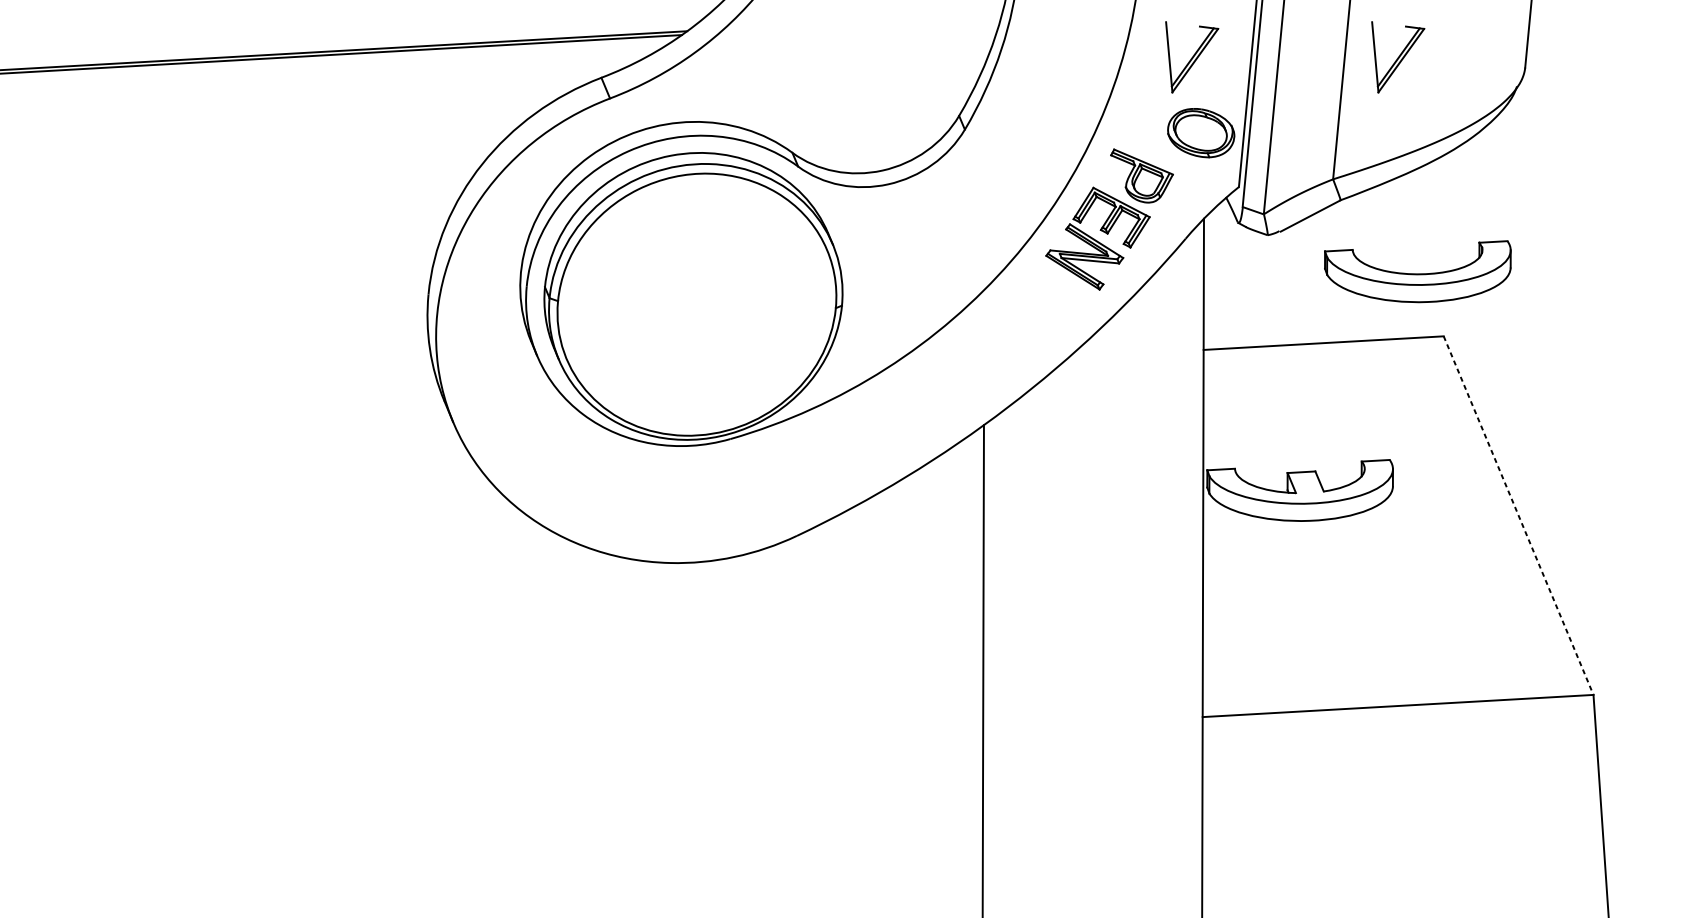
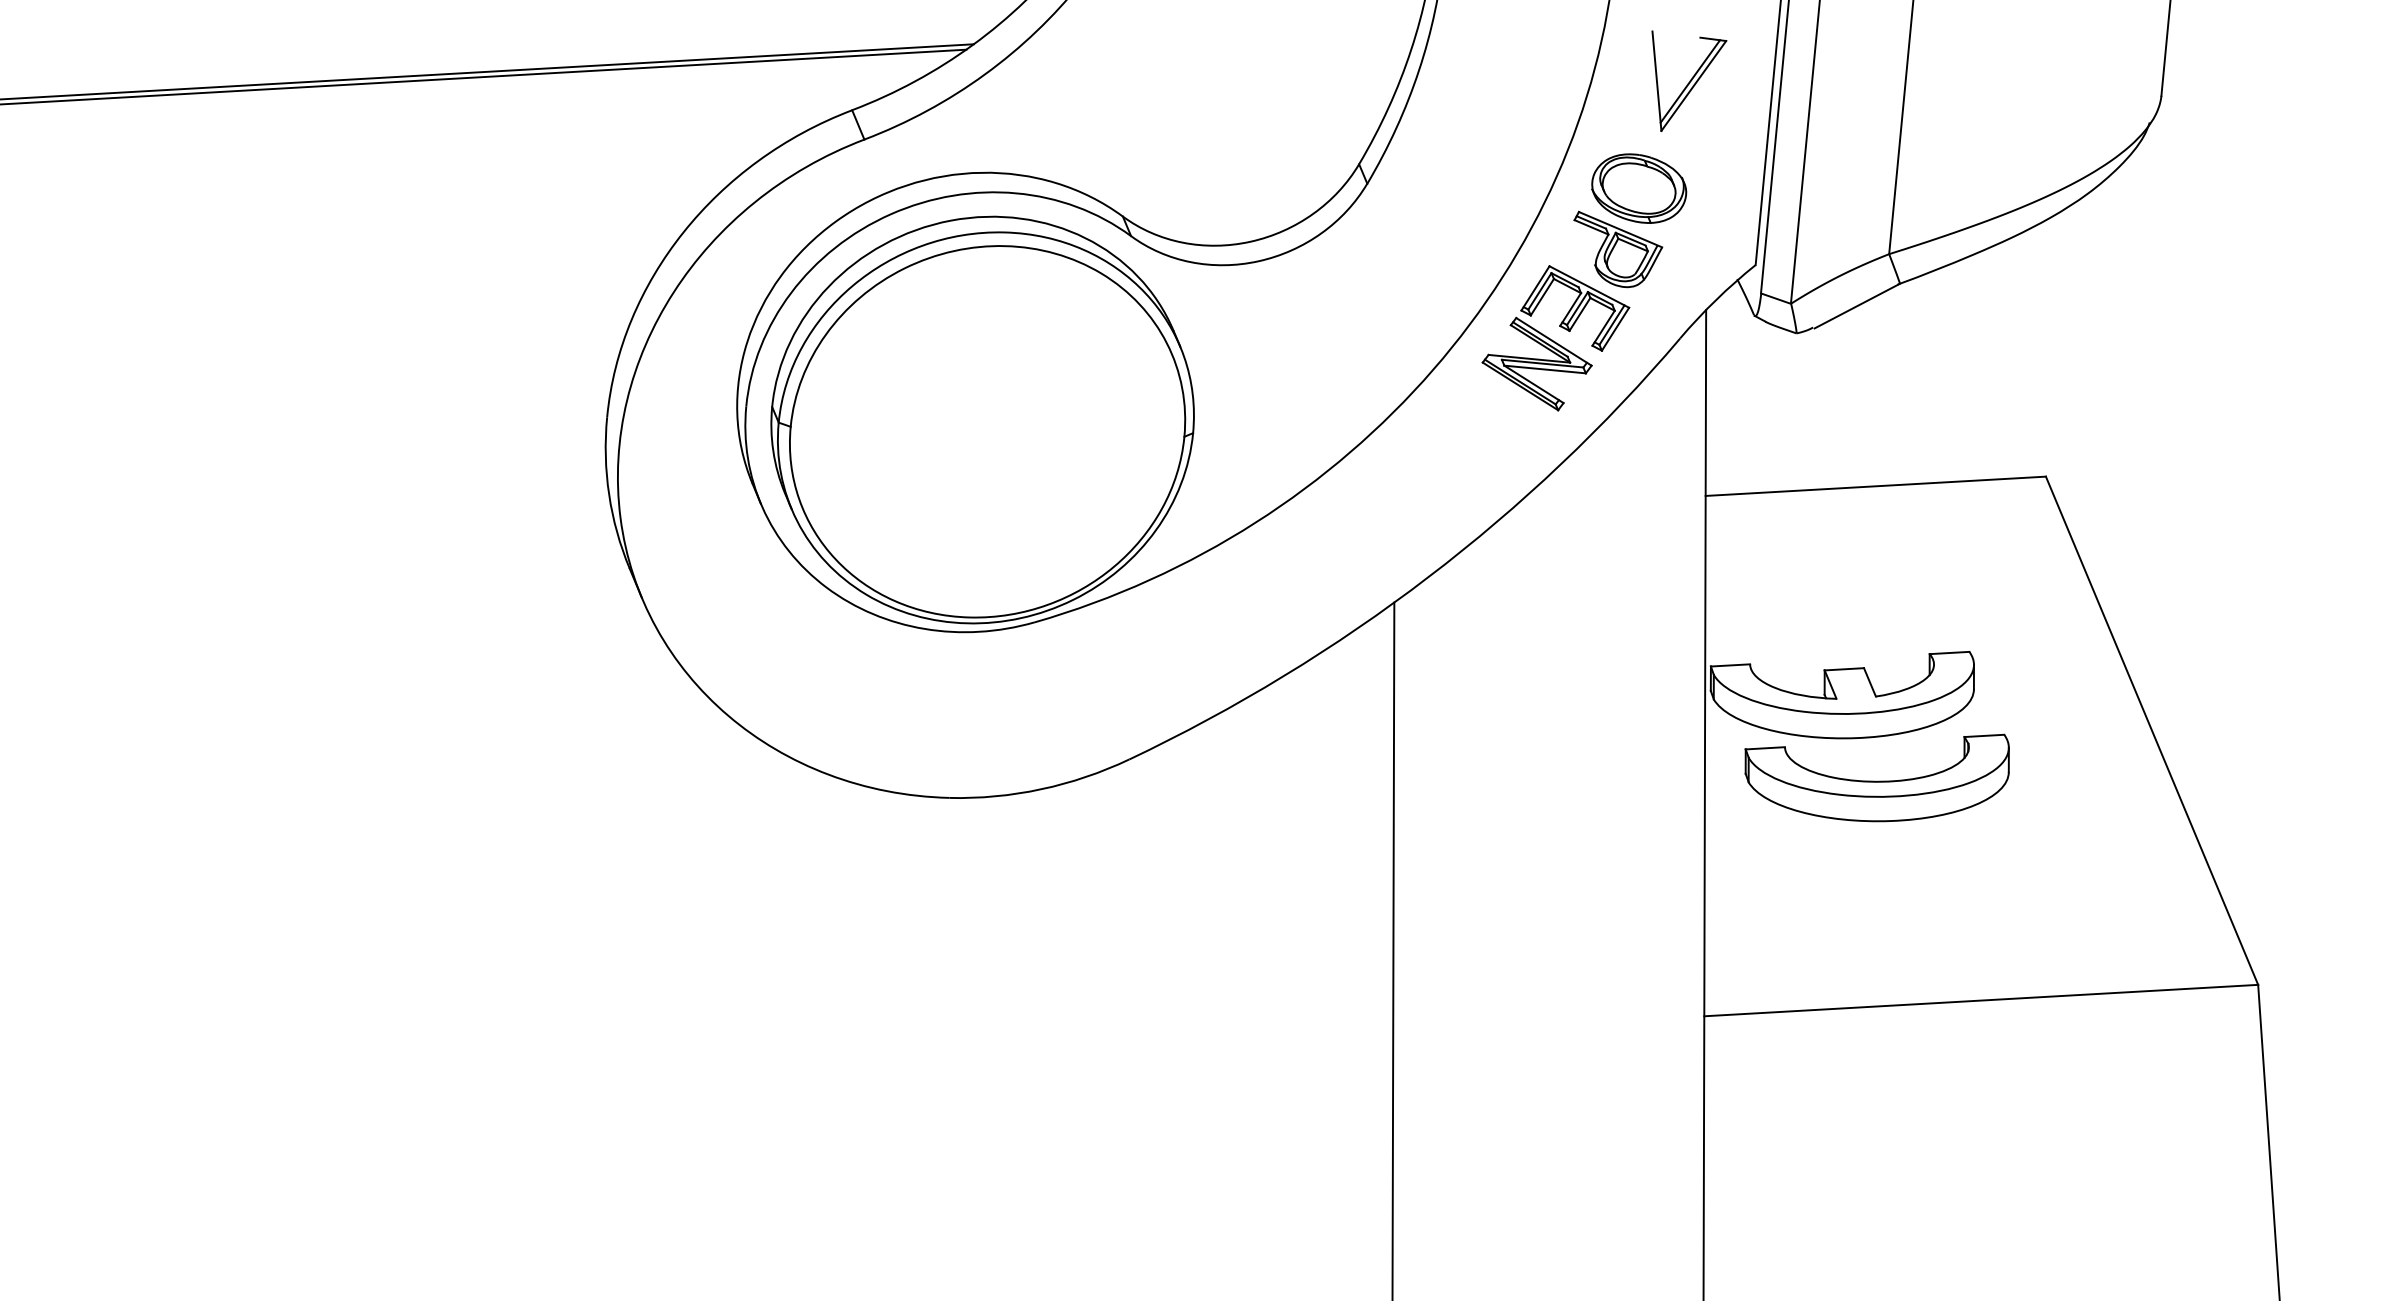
part: (1398, 56) -> (1981, 80), removed
part: (1201, 133) -> (1639, 188), moved
part: (1417, 271) -> (1876, 777), moved
line: (1518, 516) -> (2152, 731), dashed -> solid

